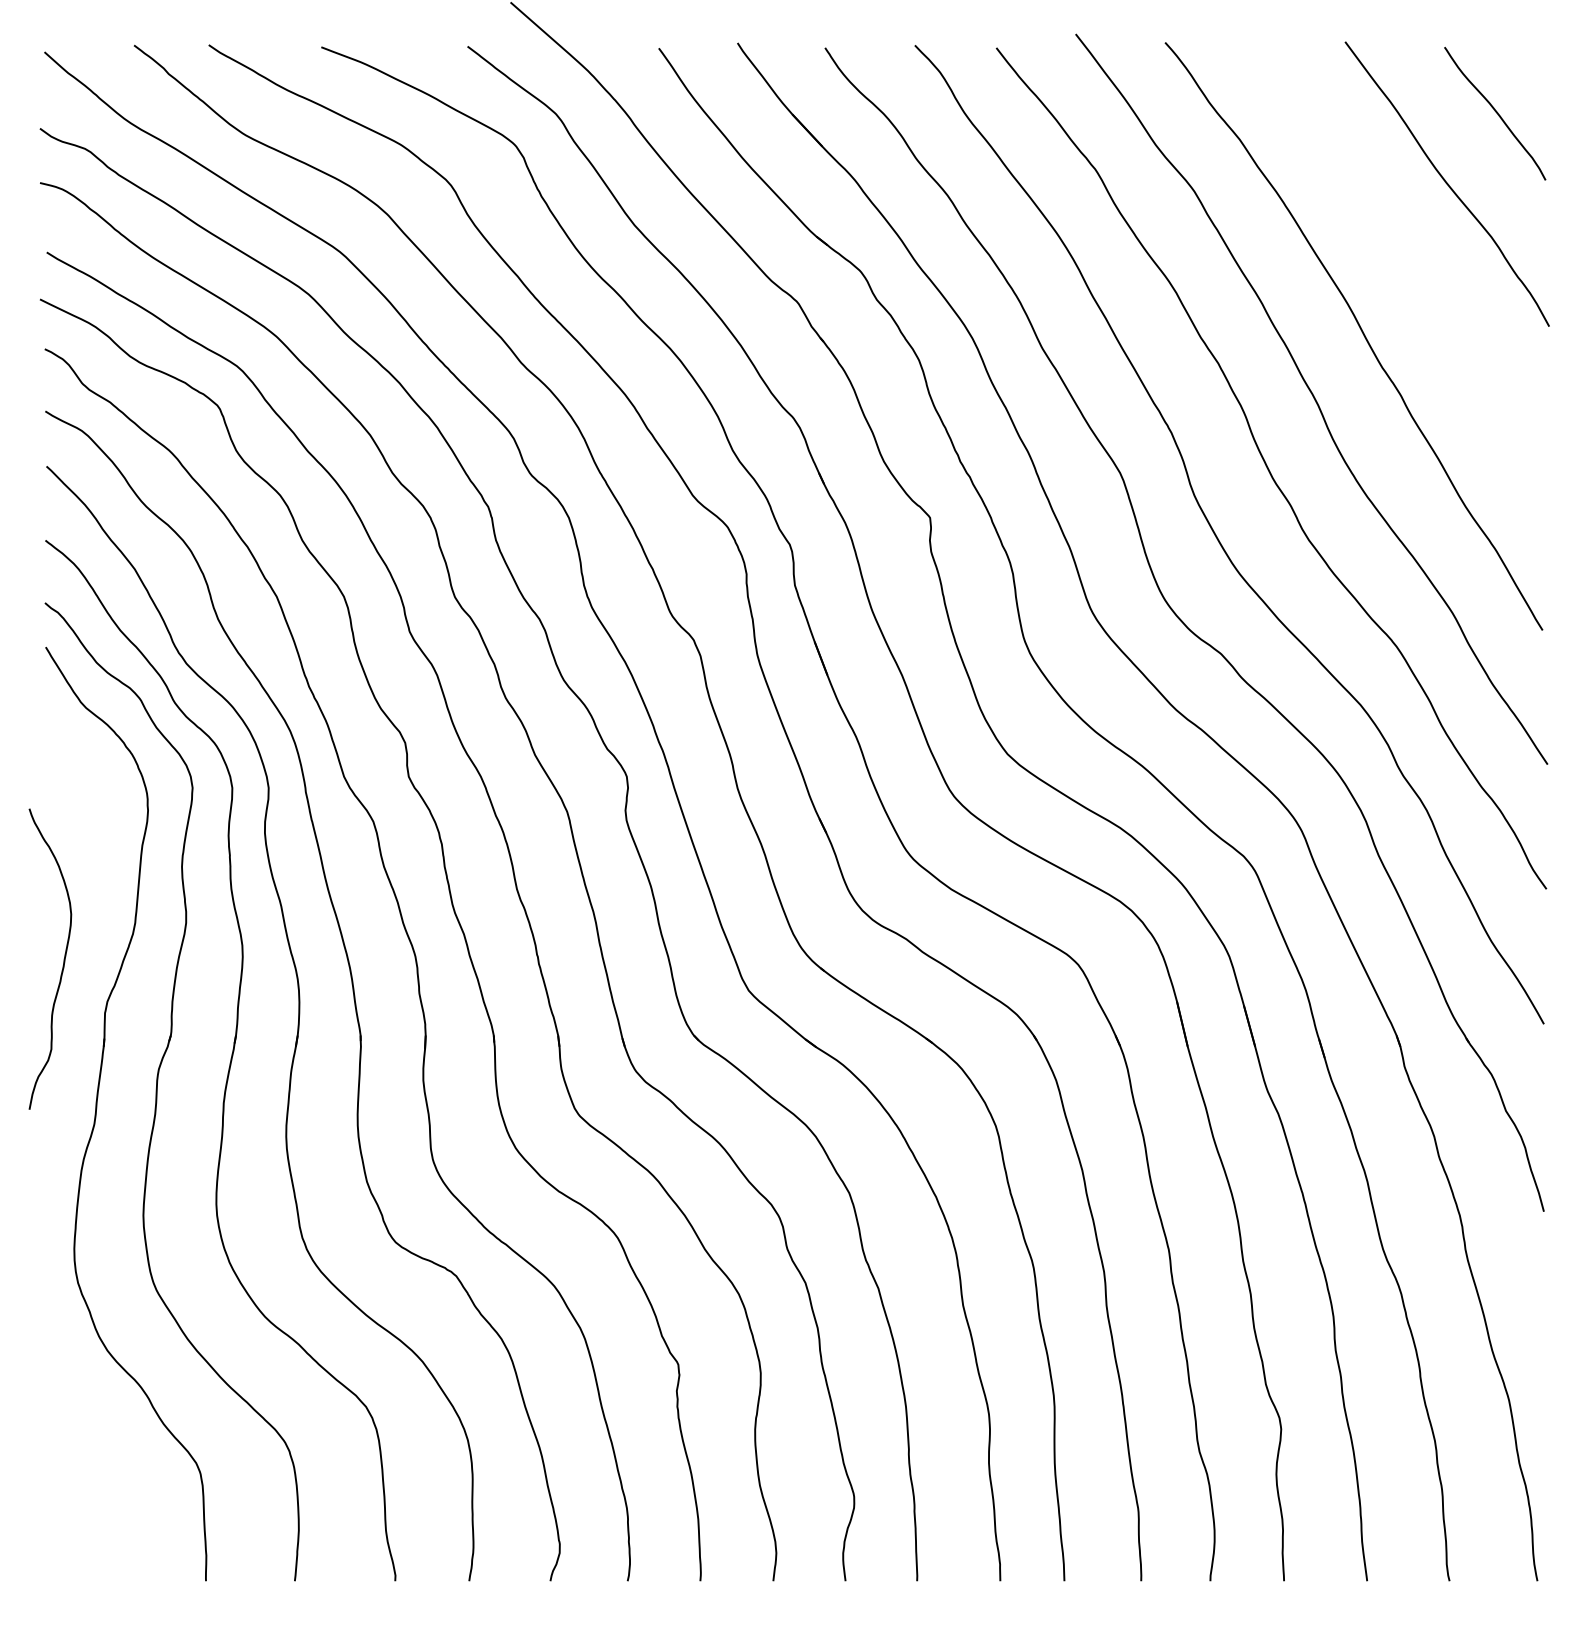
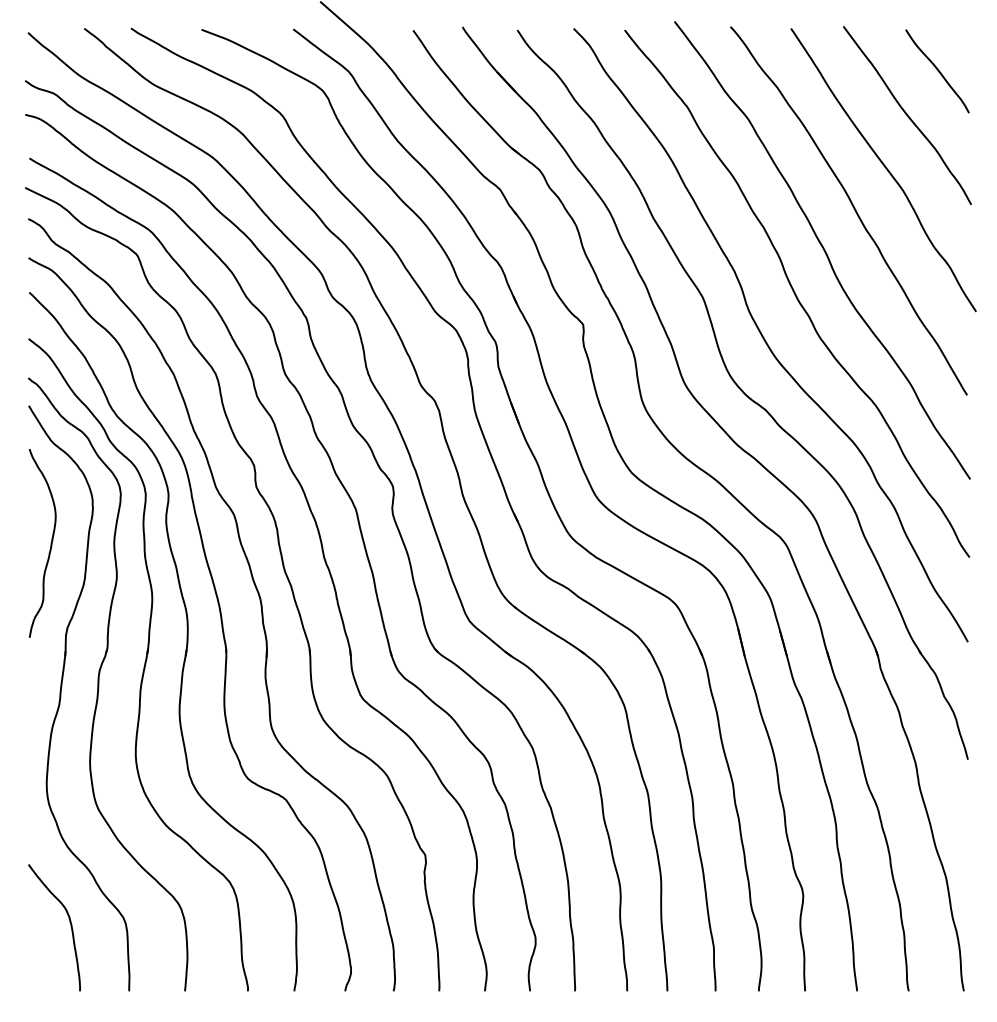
curve: (1412, 268) -> (885, 168), added
curve: (62, 959) -> (50, 543), moved
curve: (110, 1471) -> (69, 922), added

